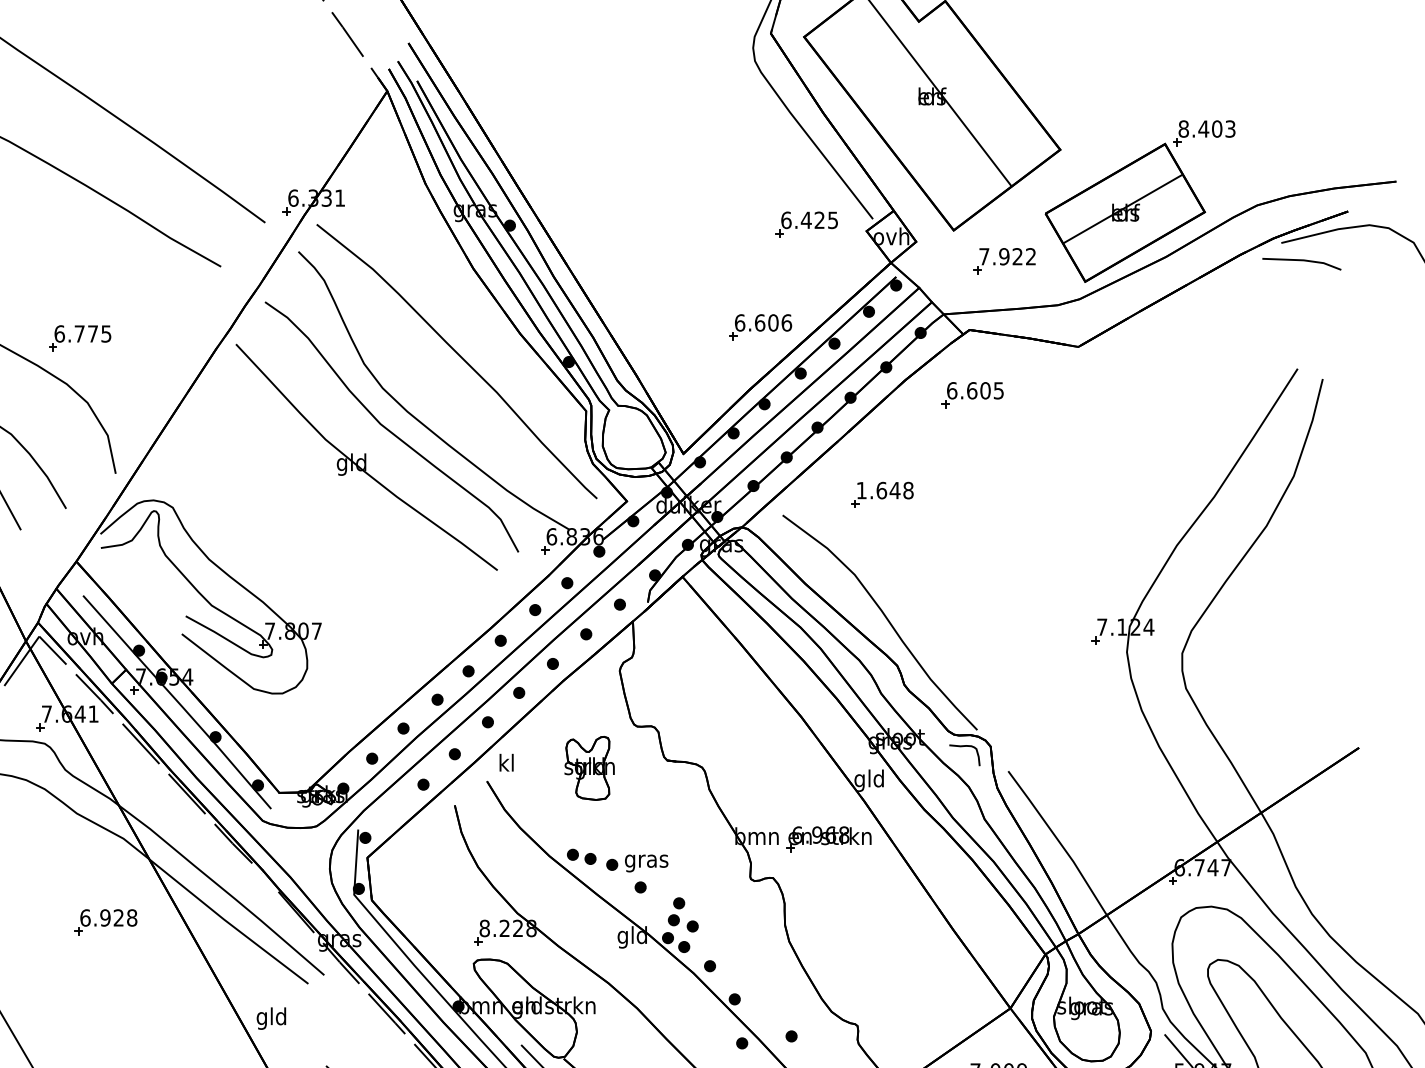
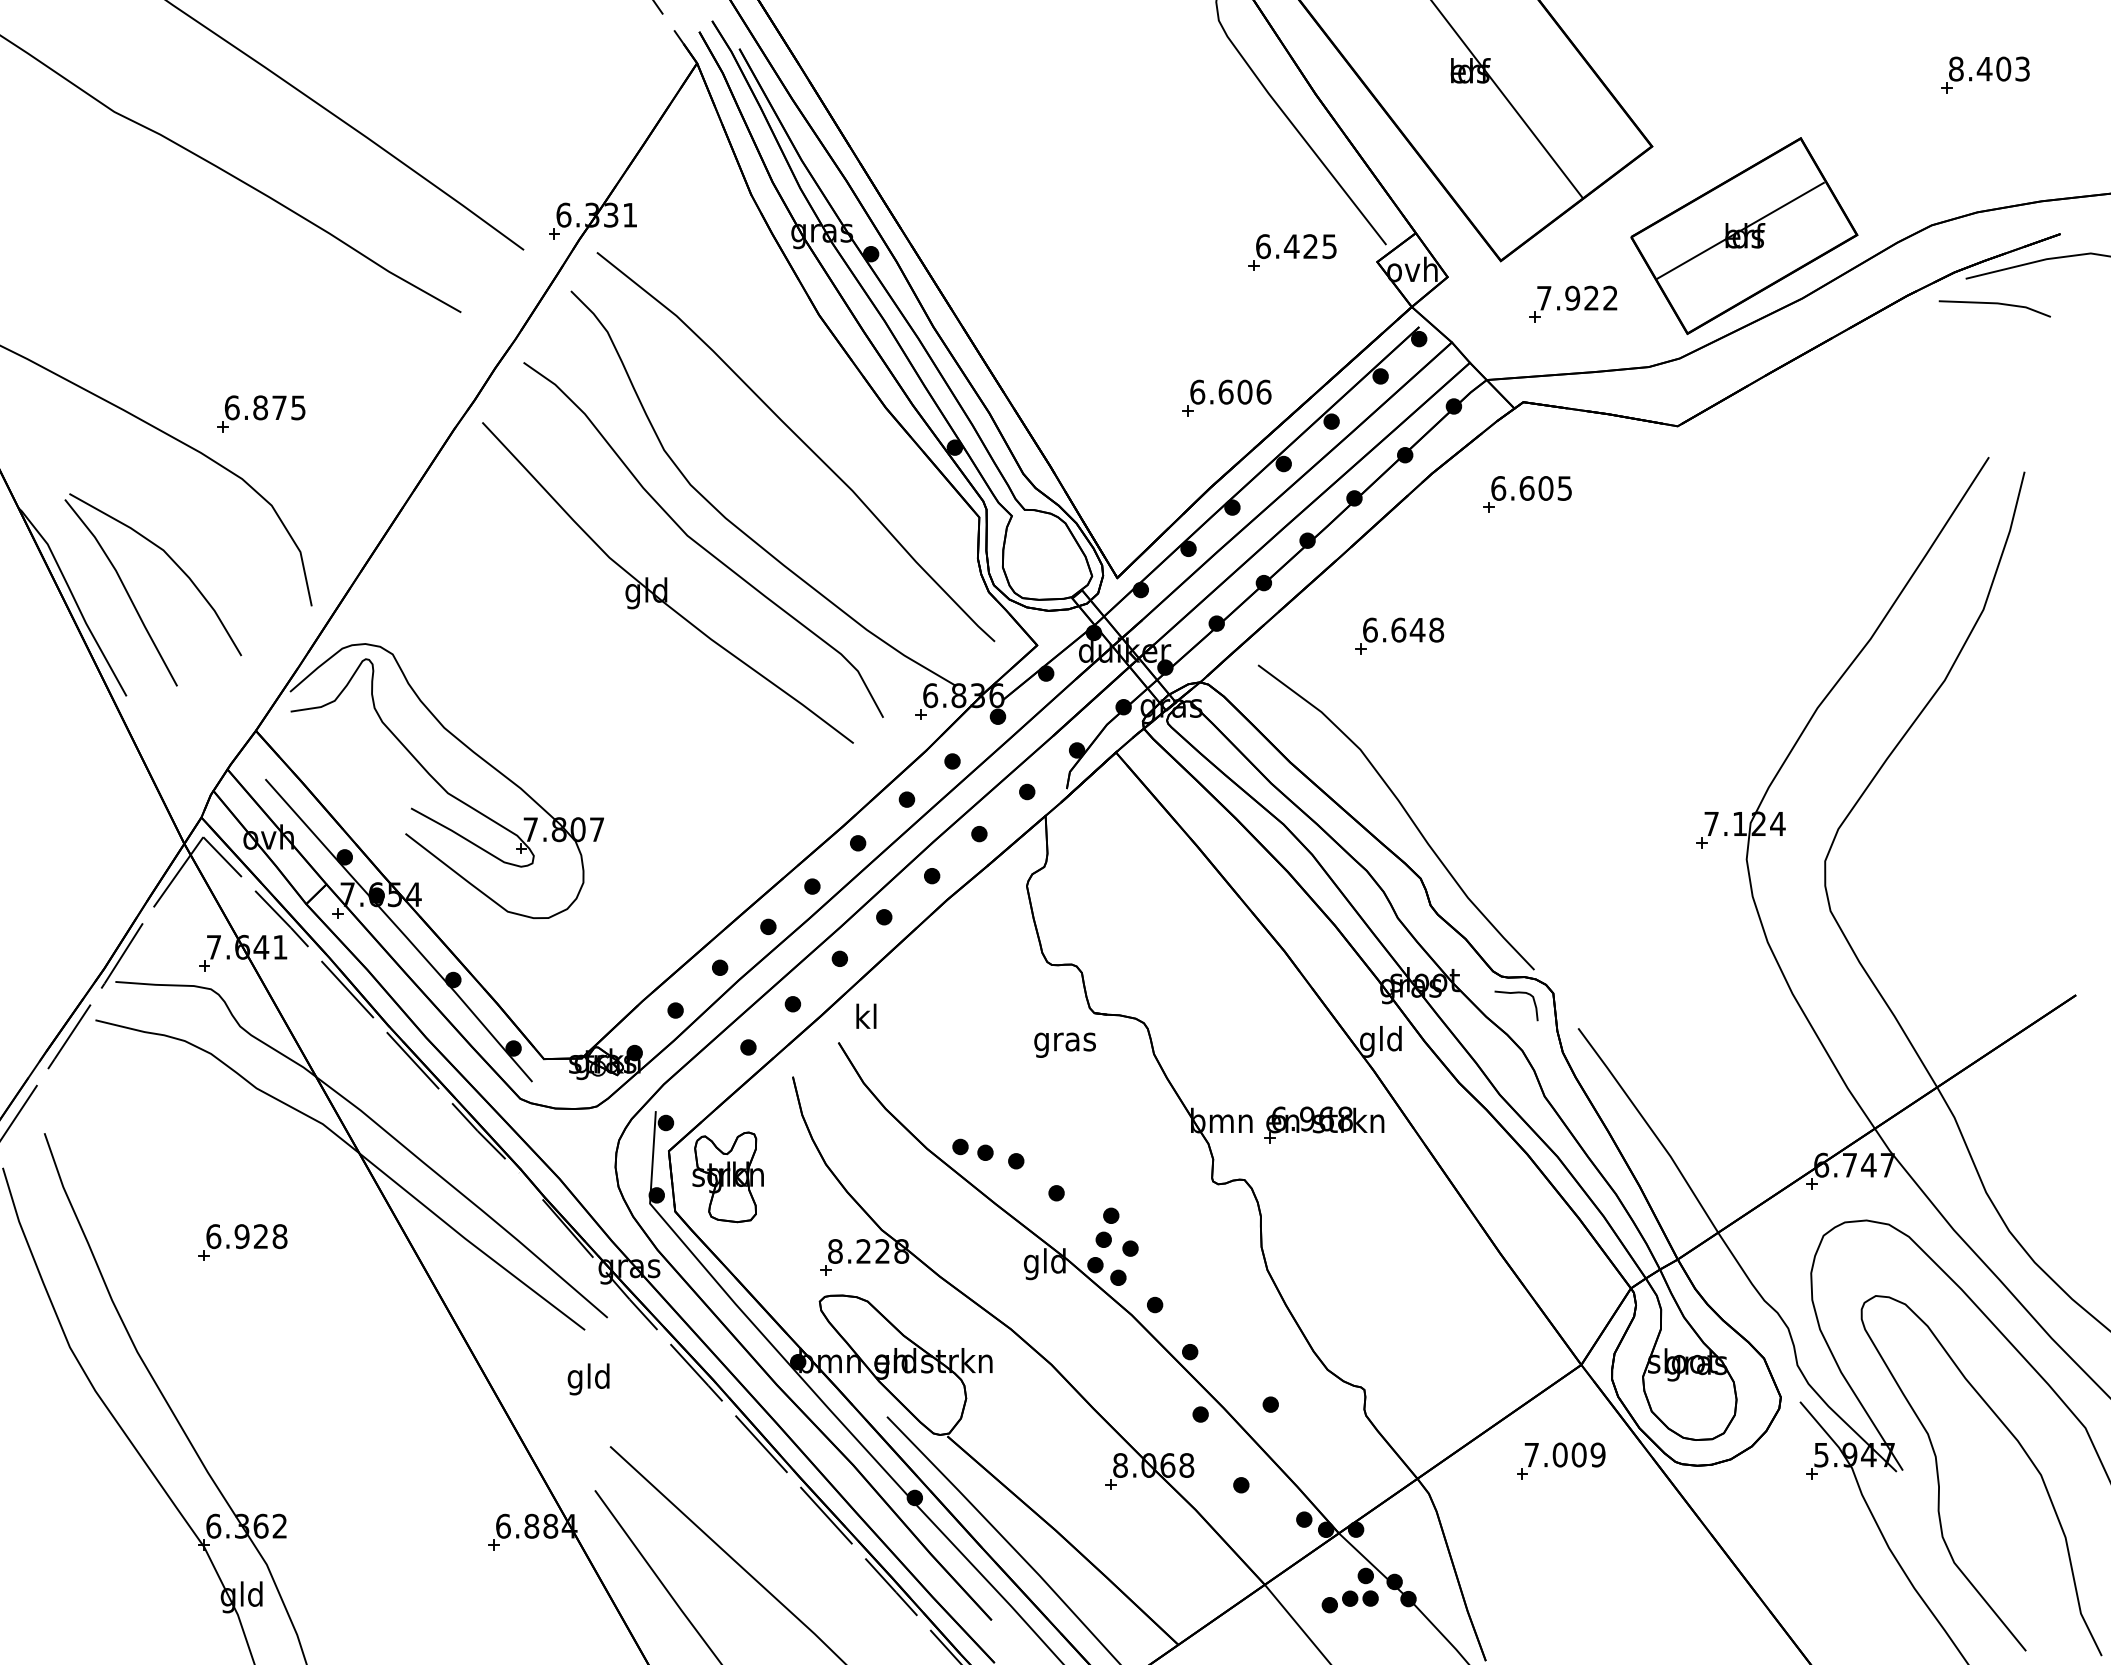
part: (1204, 132) -> (1985, 74), moved
text: (79, 333) -> (260, 407), 6.775 -> 6.875
text: (861, 490) -> (1370, 629), 1.648 -> 6.648
part: (589, 768) -> (727, 1177), moved
text: (646, 862) -> (1064, 1044), moved
part: (105, 922) -> (242, 1242), moved
text: (271, 1018) -> (588, 1379), moved

